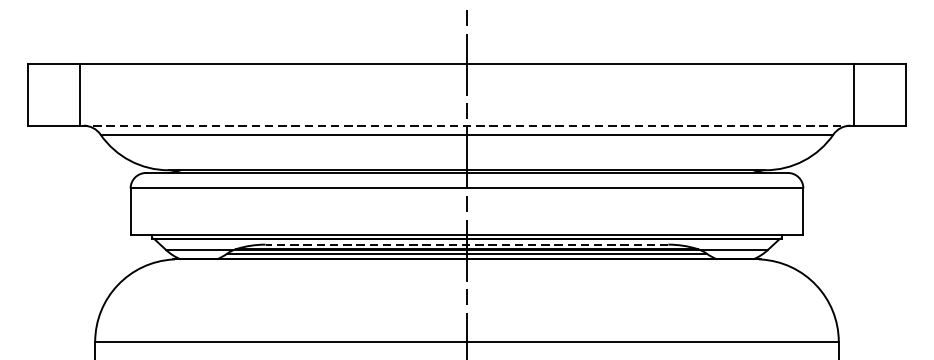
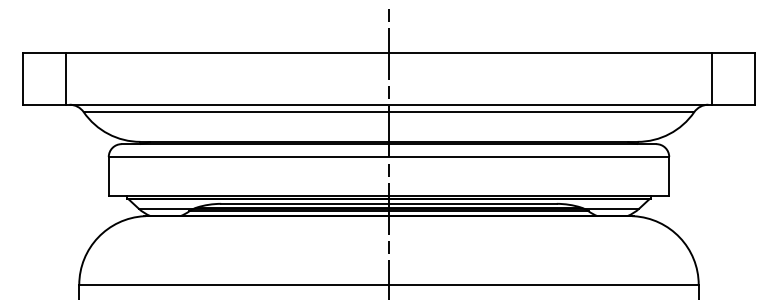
line: (466, 125) -> (388, 104), dashed -> solid
line: (466, 244) -> (388, 203), dashed -> solid

